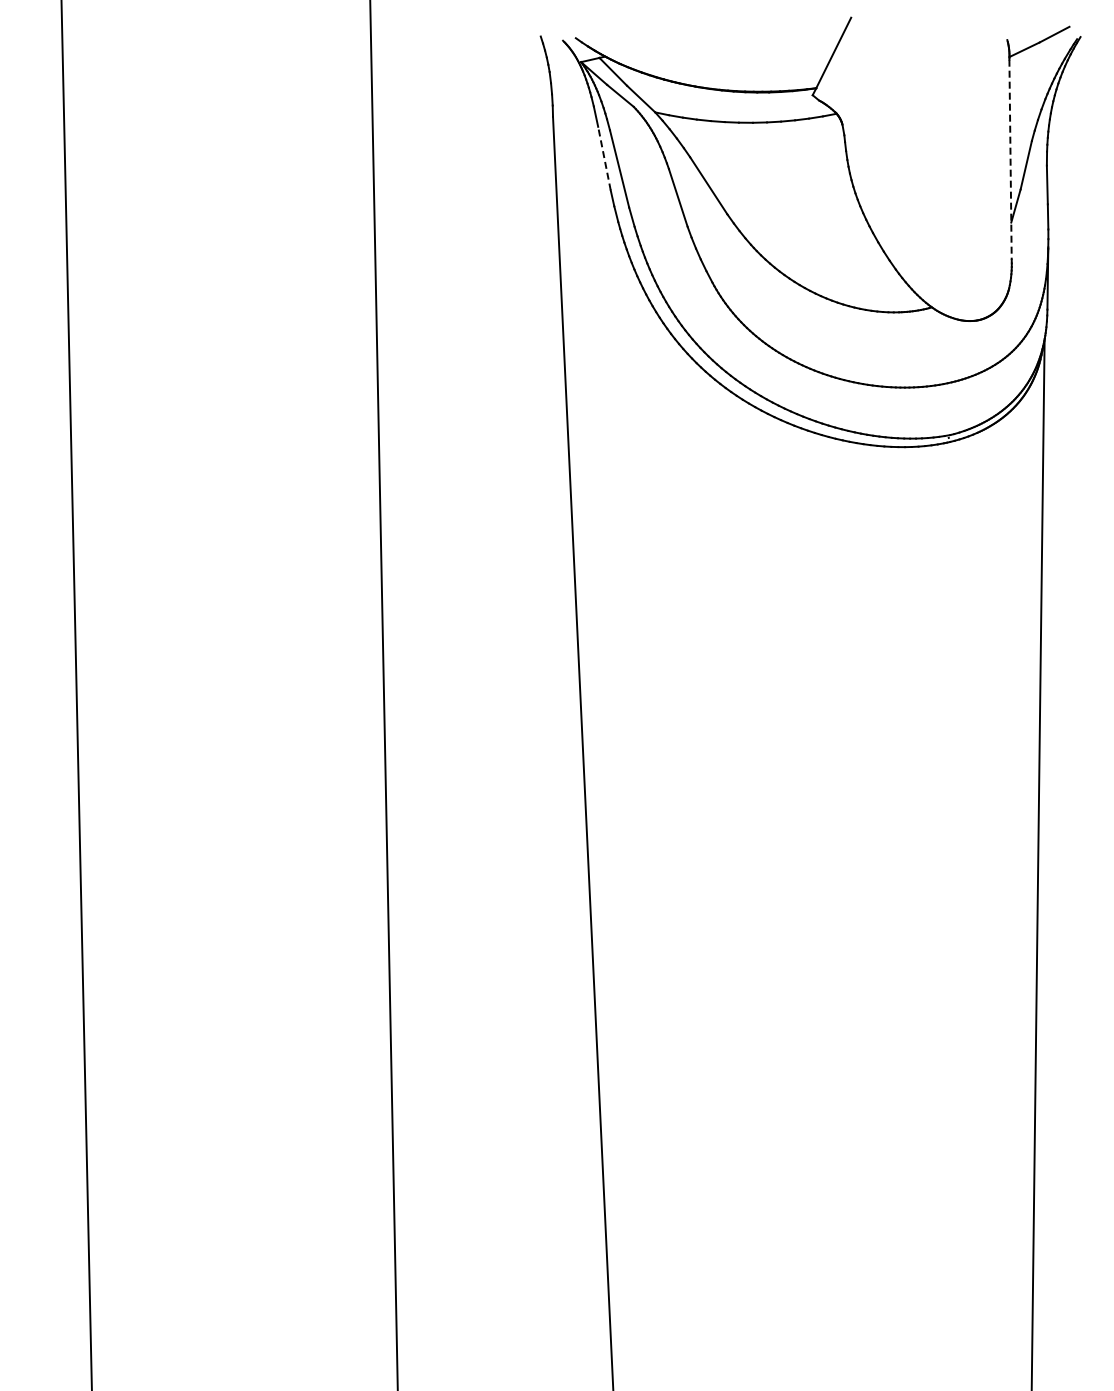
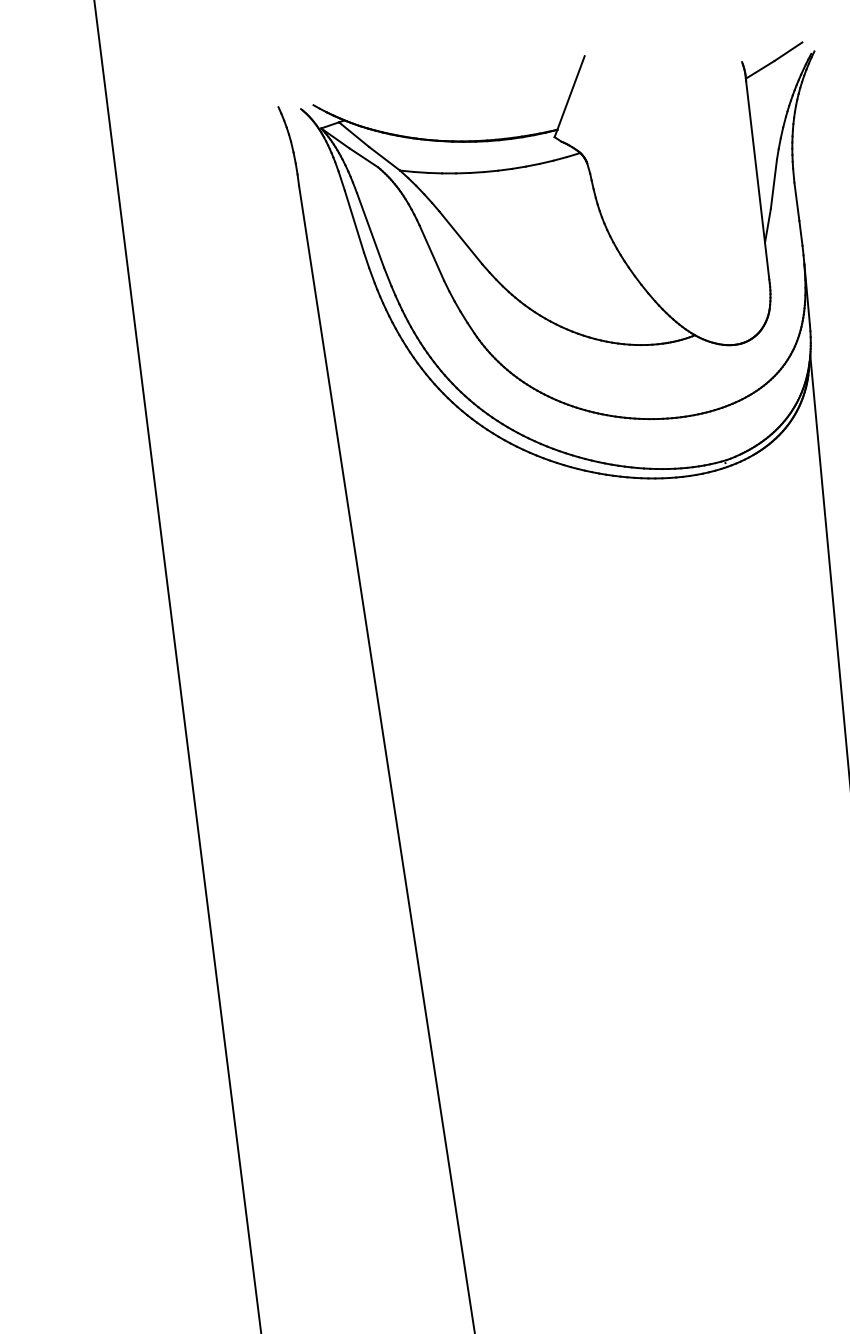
line: (604, 158) -> (354, 221), dashed -> solid
line: (1010, 160) -> (757, 181), dashed -> solid

